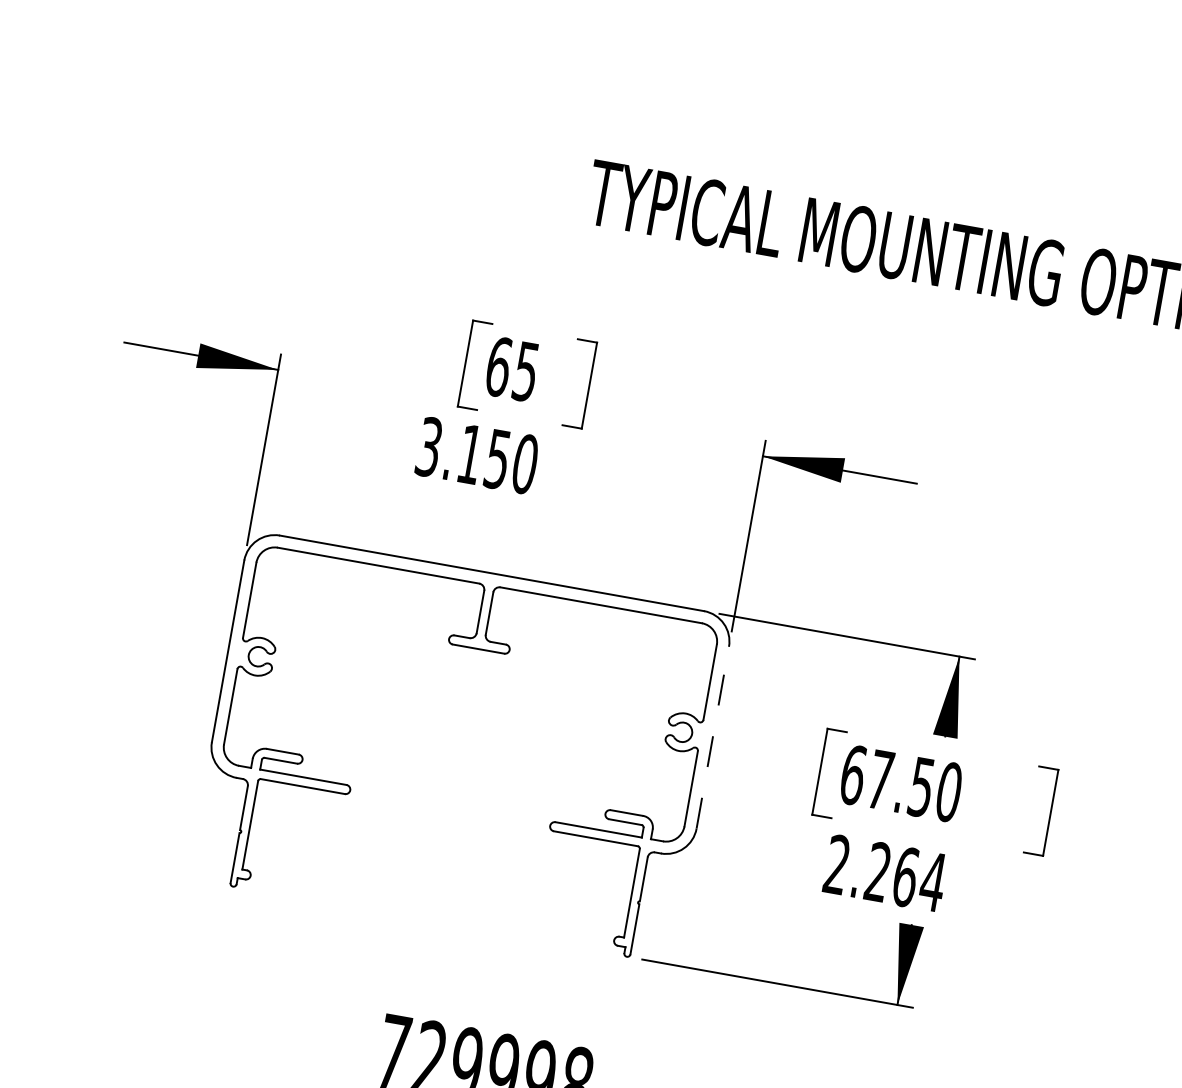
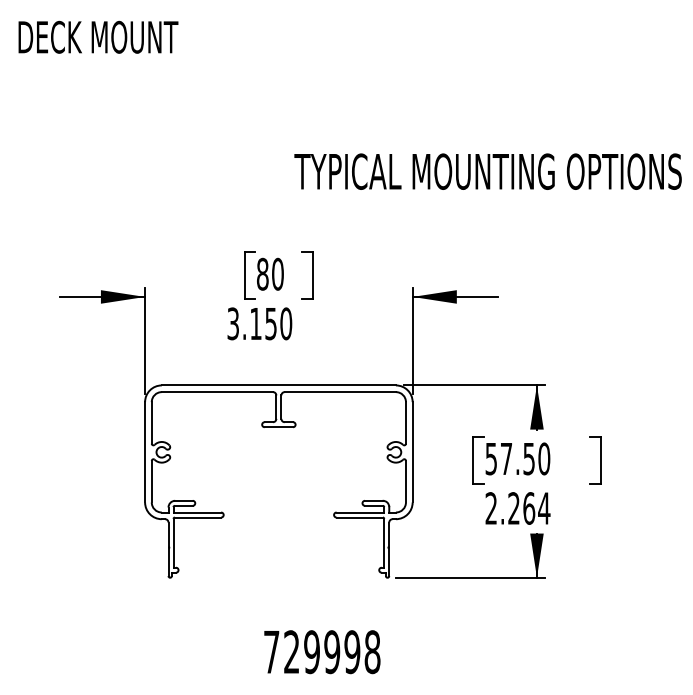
text: (512, 367) -> (270, 273), 65 -> 80
line: (712, 736) -> (412, 451), dashed -> solid
text: (853, 774) -> (491, 458), 67.50 -> 57.50

